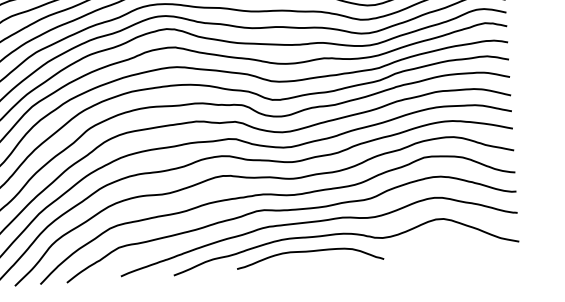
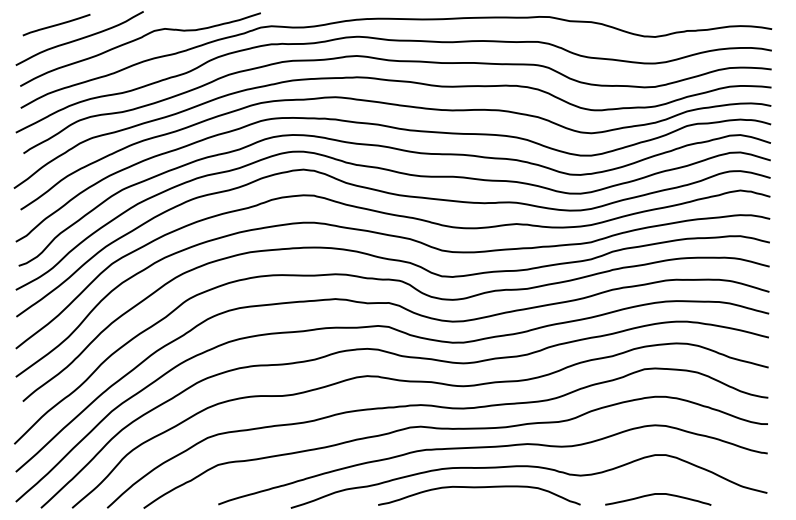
curve: (440, 247) -> (658, 494), added

